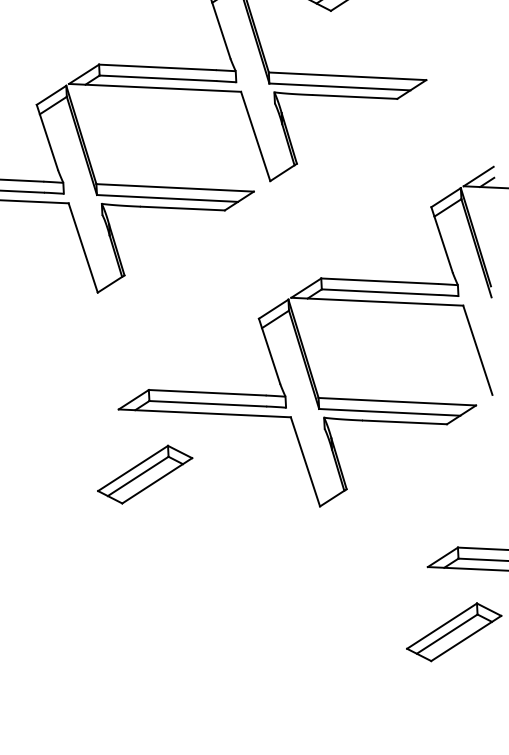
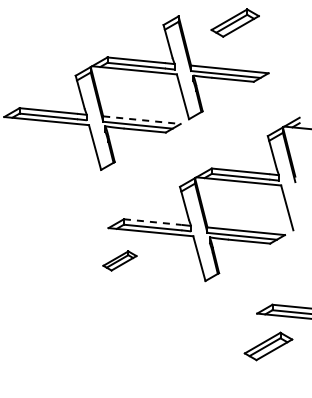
line: (174, 188) -> (141, 120), solid -> dashed
line: (206, 393) -> (152, 222), solid -> dashed
part: (144, 473) -> (119, 260), size x0.7

